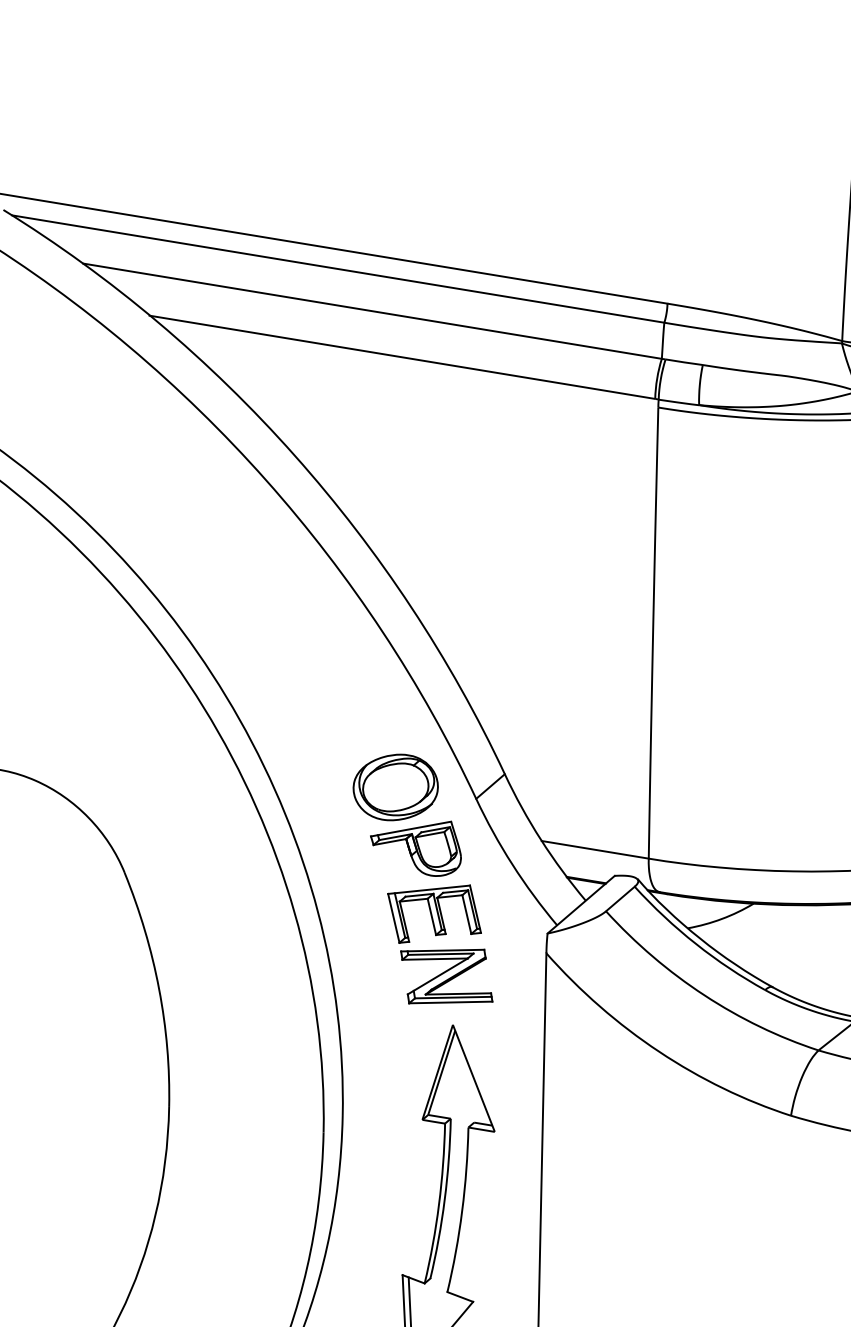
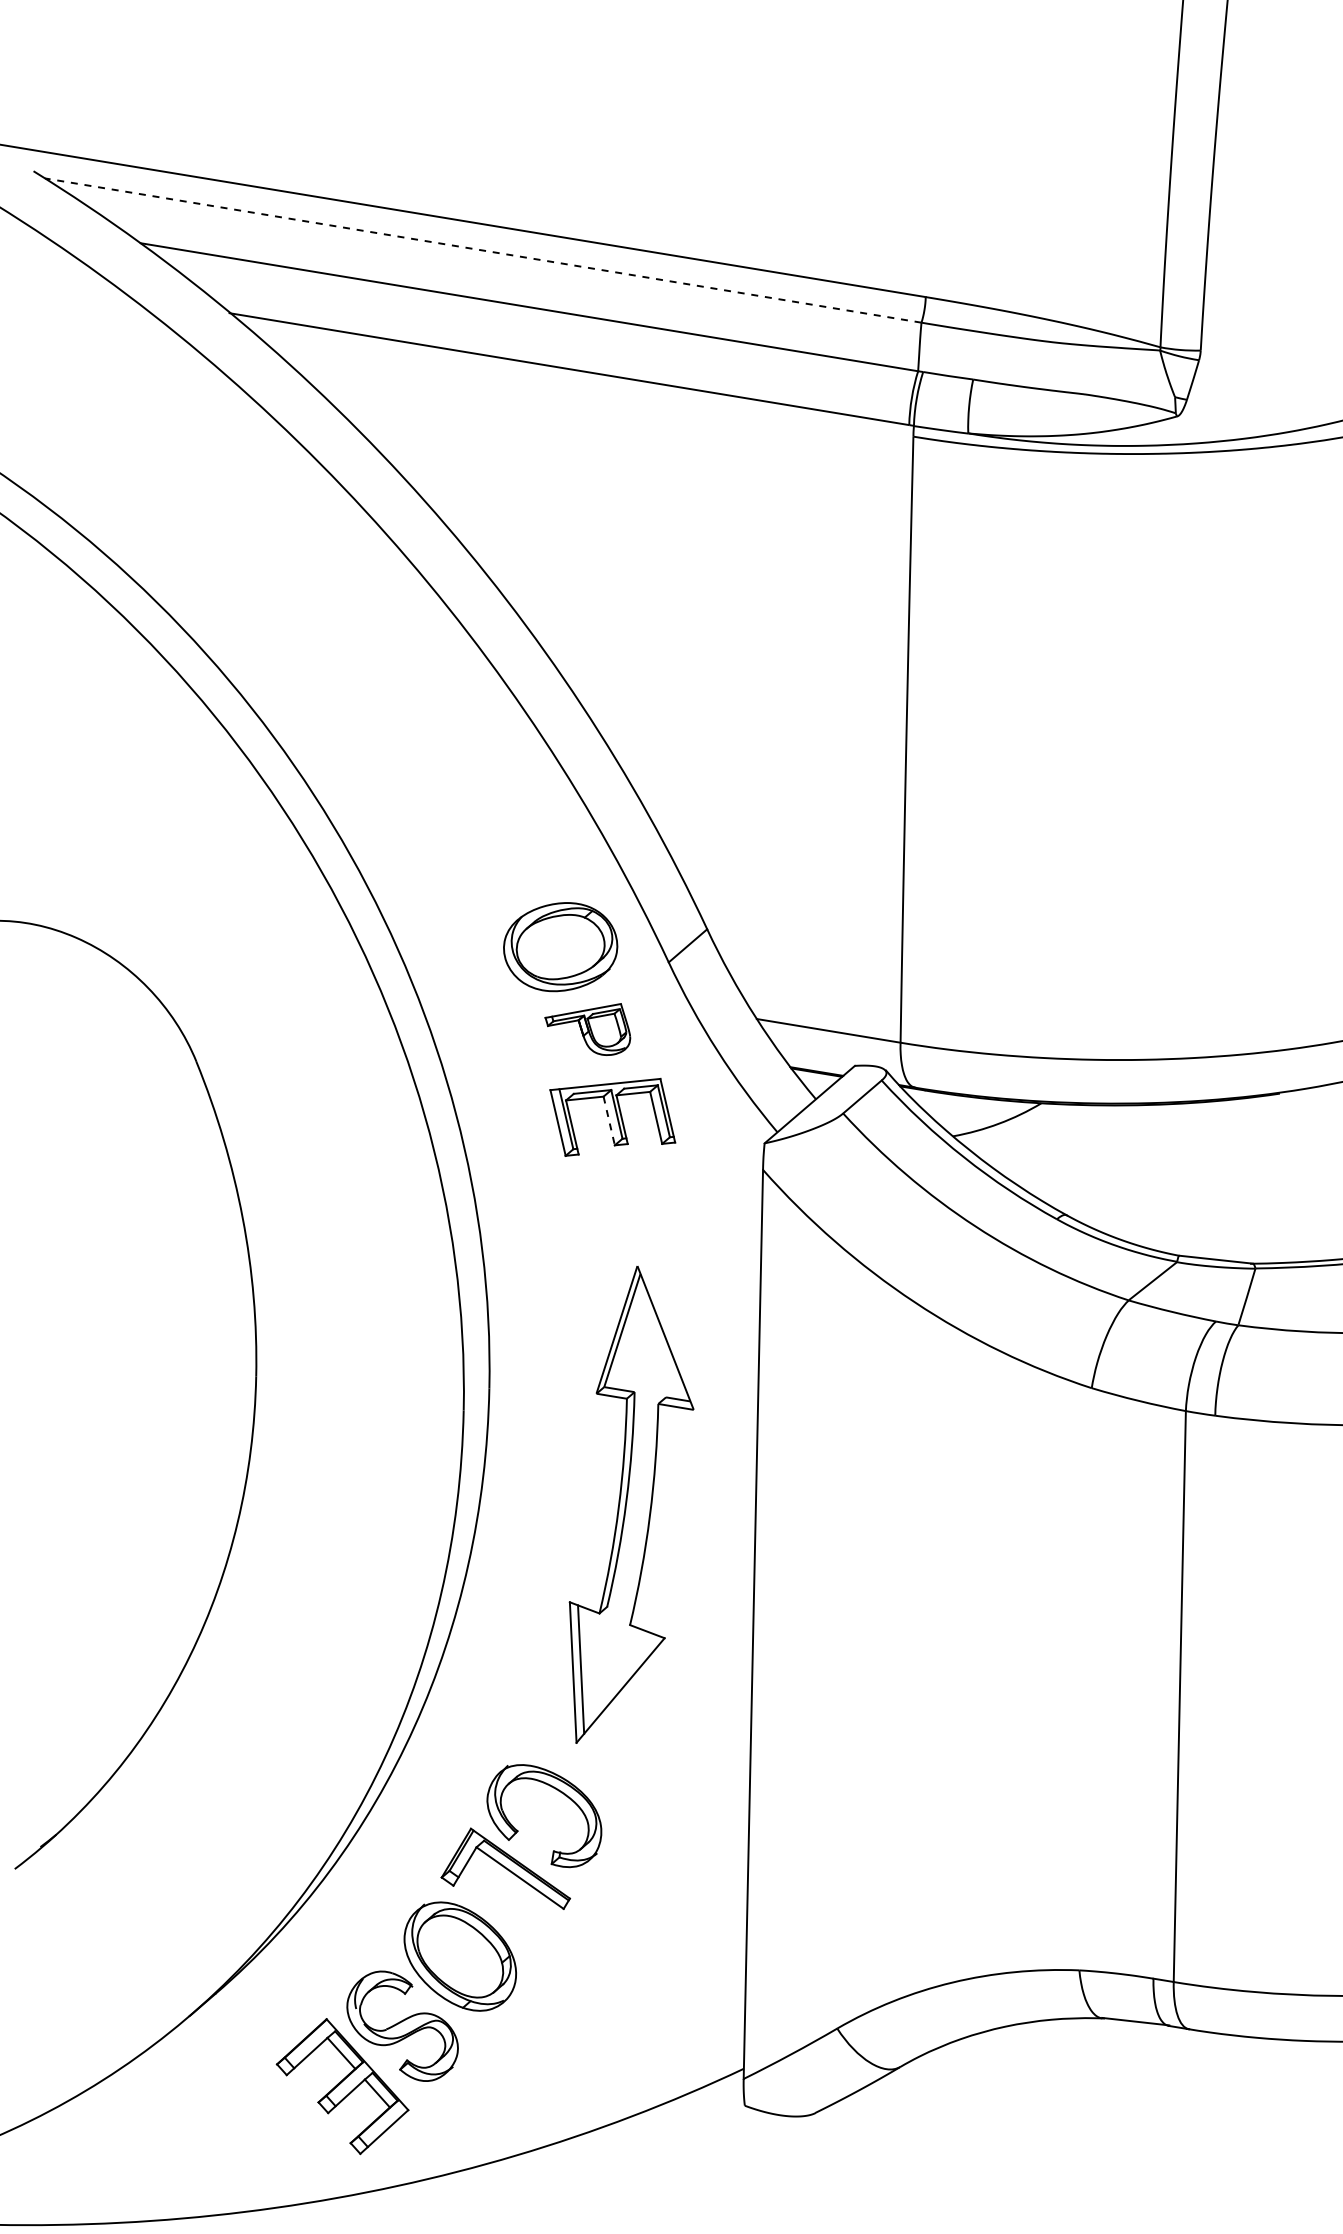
line: (337, 268) -> (482, 250), solid -> dashed
part: (415, 848) -> (587, 1029), size x0.7
line: (432, 917) -> (609, 1121), solid -> dashed
part: (447, 976) -> (629, 1201), removed

